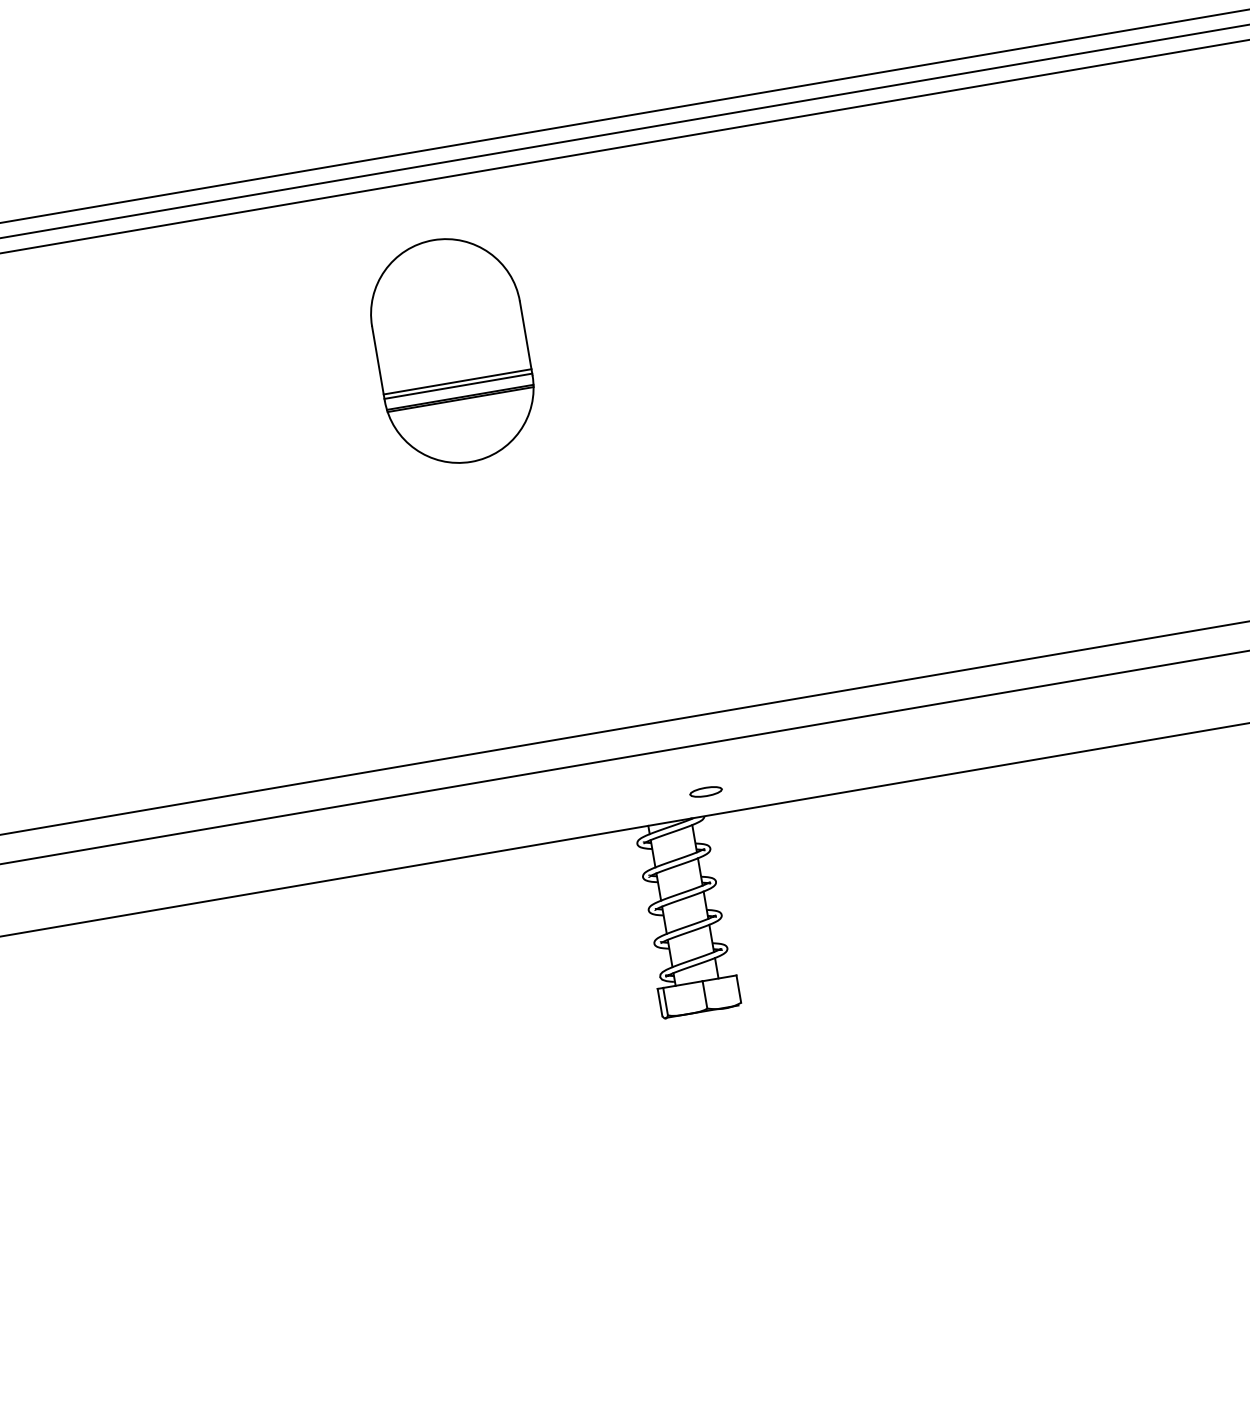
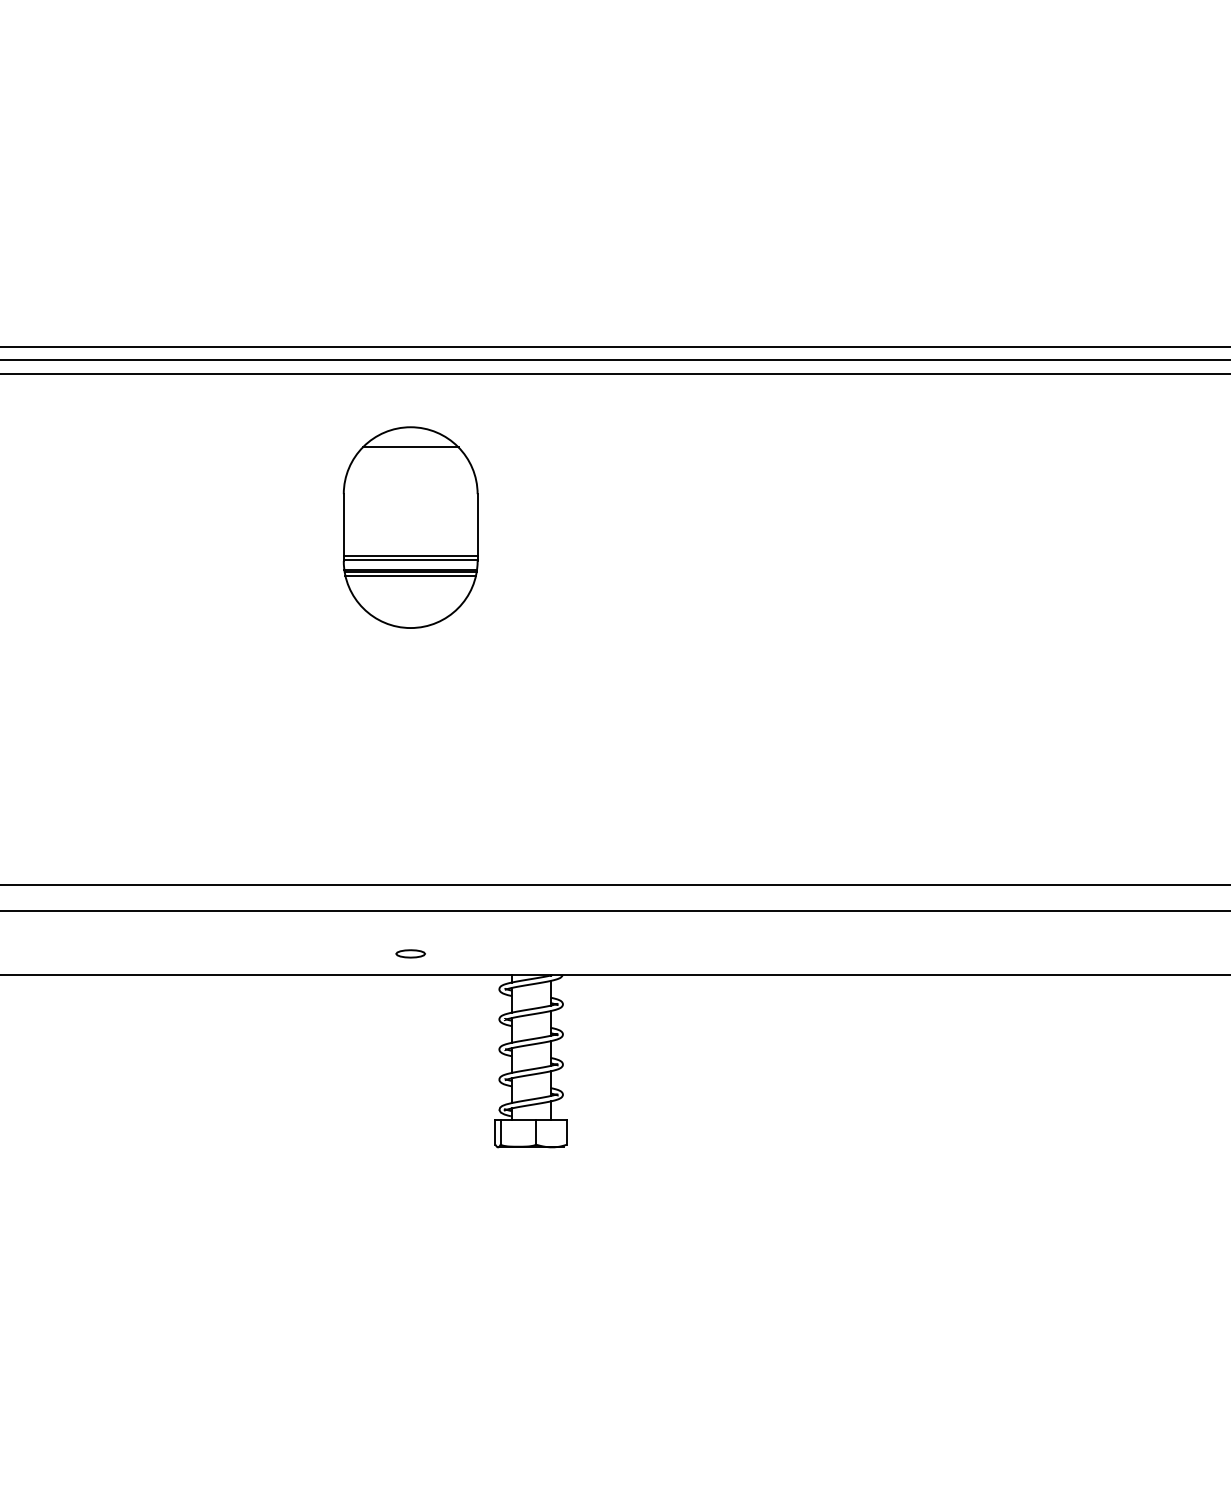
line: (436, 262) -> (410, 447), added
line: (461, 403) -> (410, 575), added
part: (705, 791) -> (410, 953), moved

